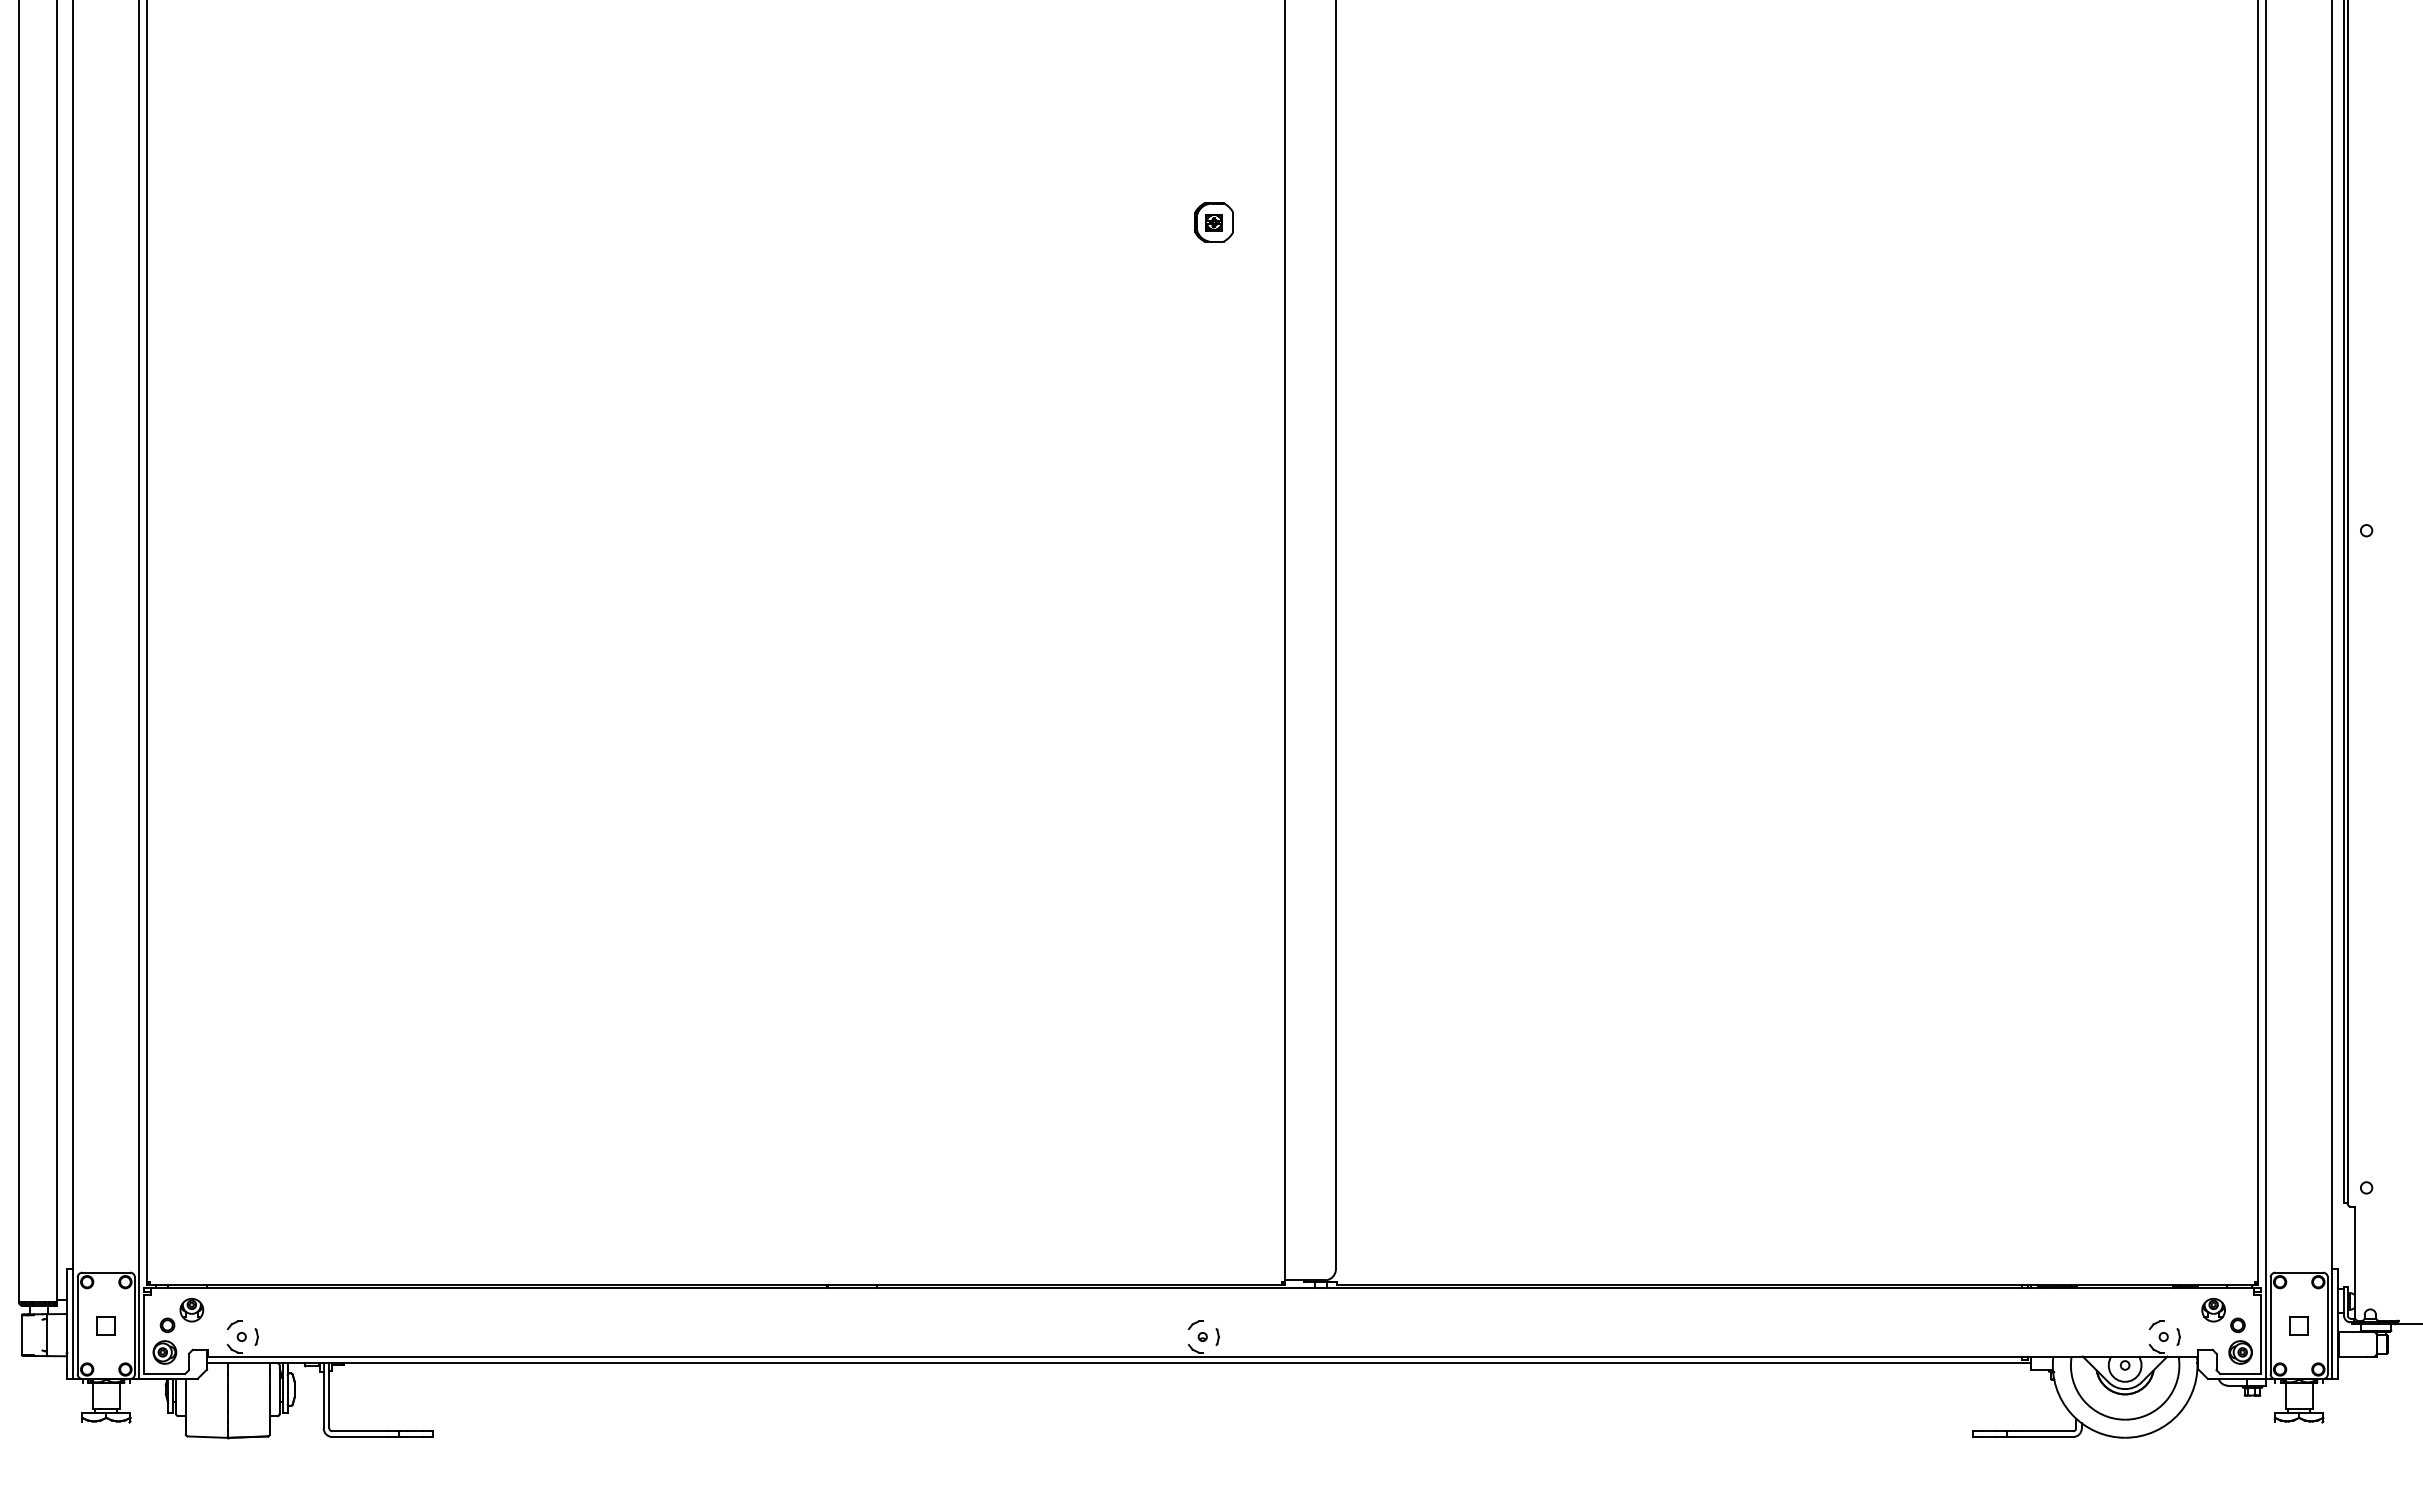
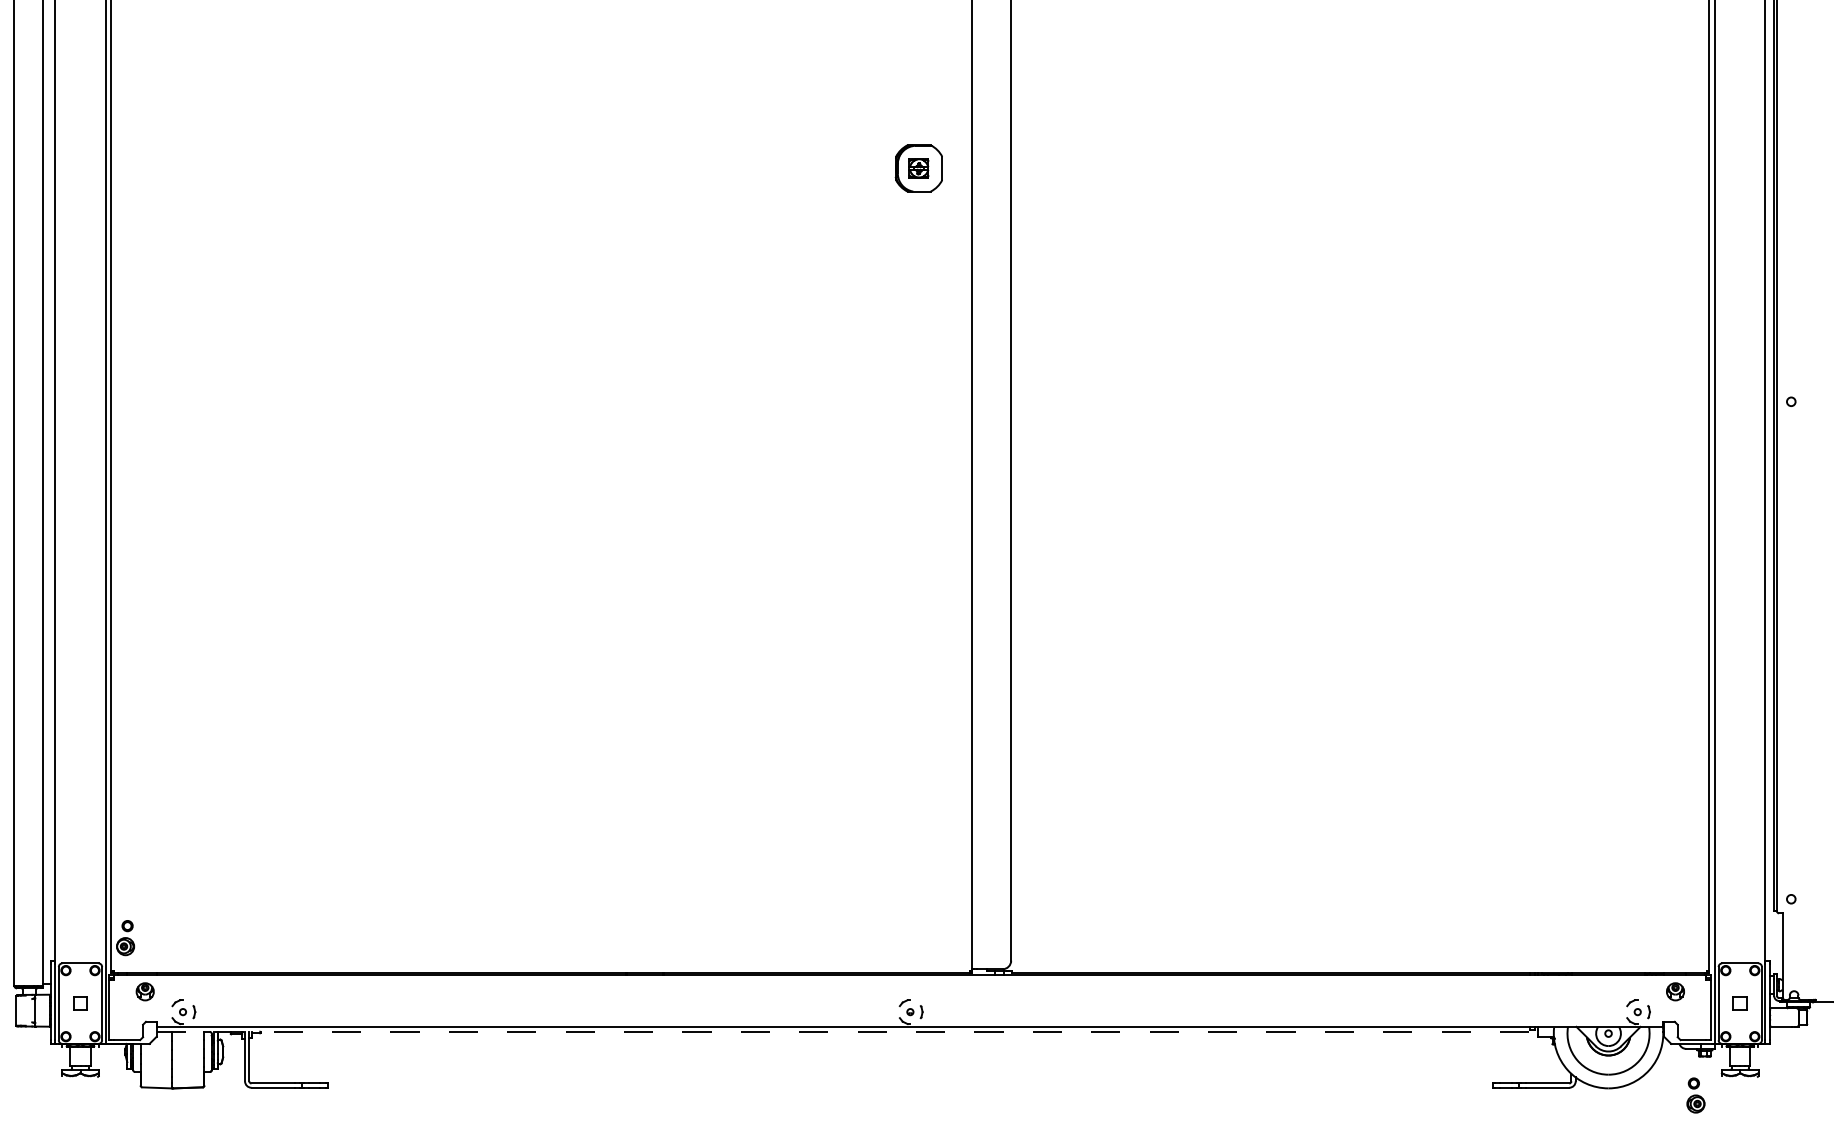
part: (1213, 222) -> (918, 168), size x1.6
part: (164, 1340) -> (125, 937), moved
part: (2240, 1340) -> (1695, 1094), moved
line: (1119, 1362) -> (847, 1031), solid -> dashed

